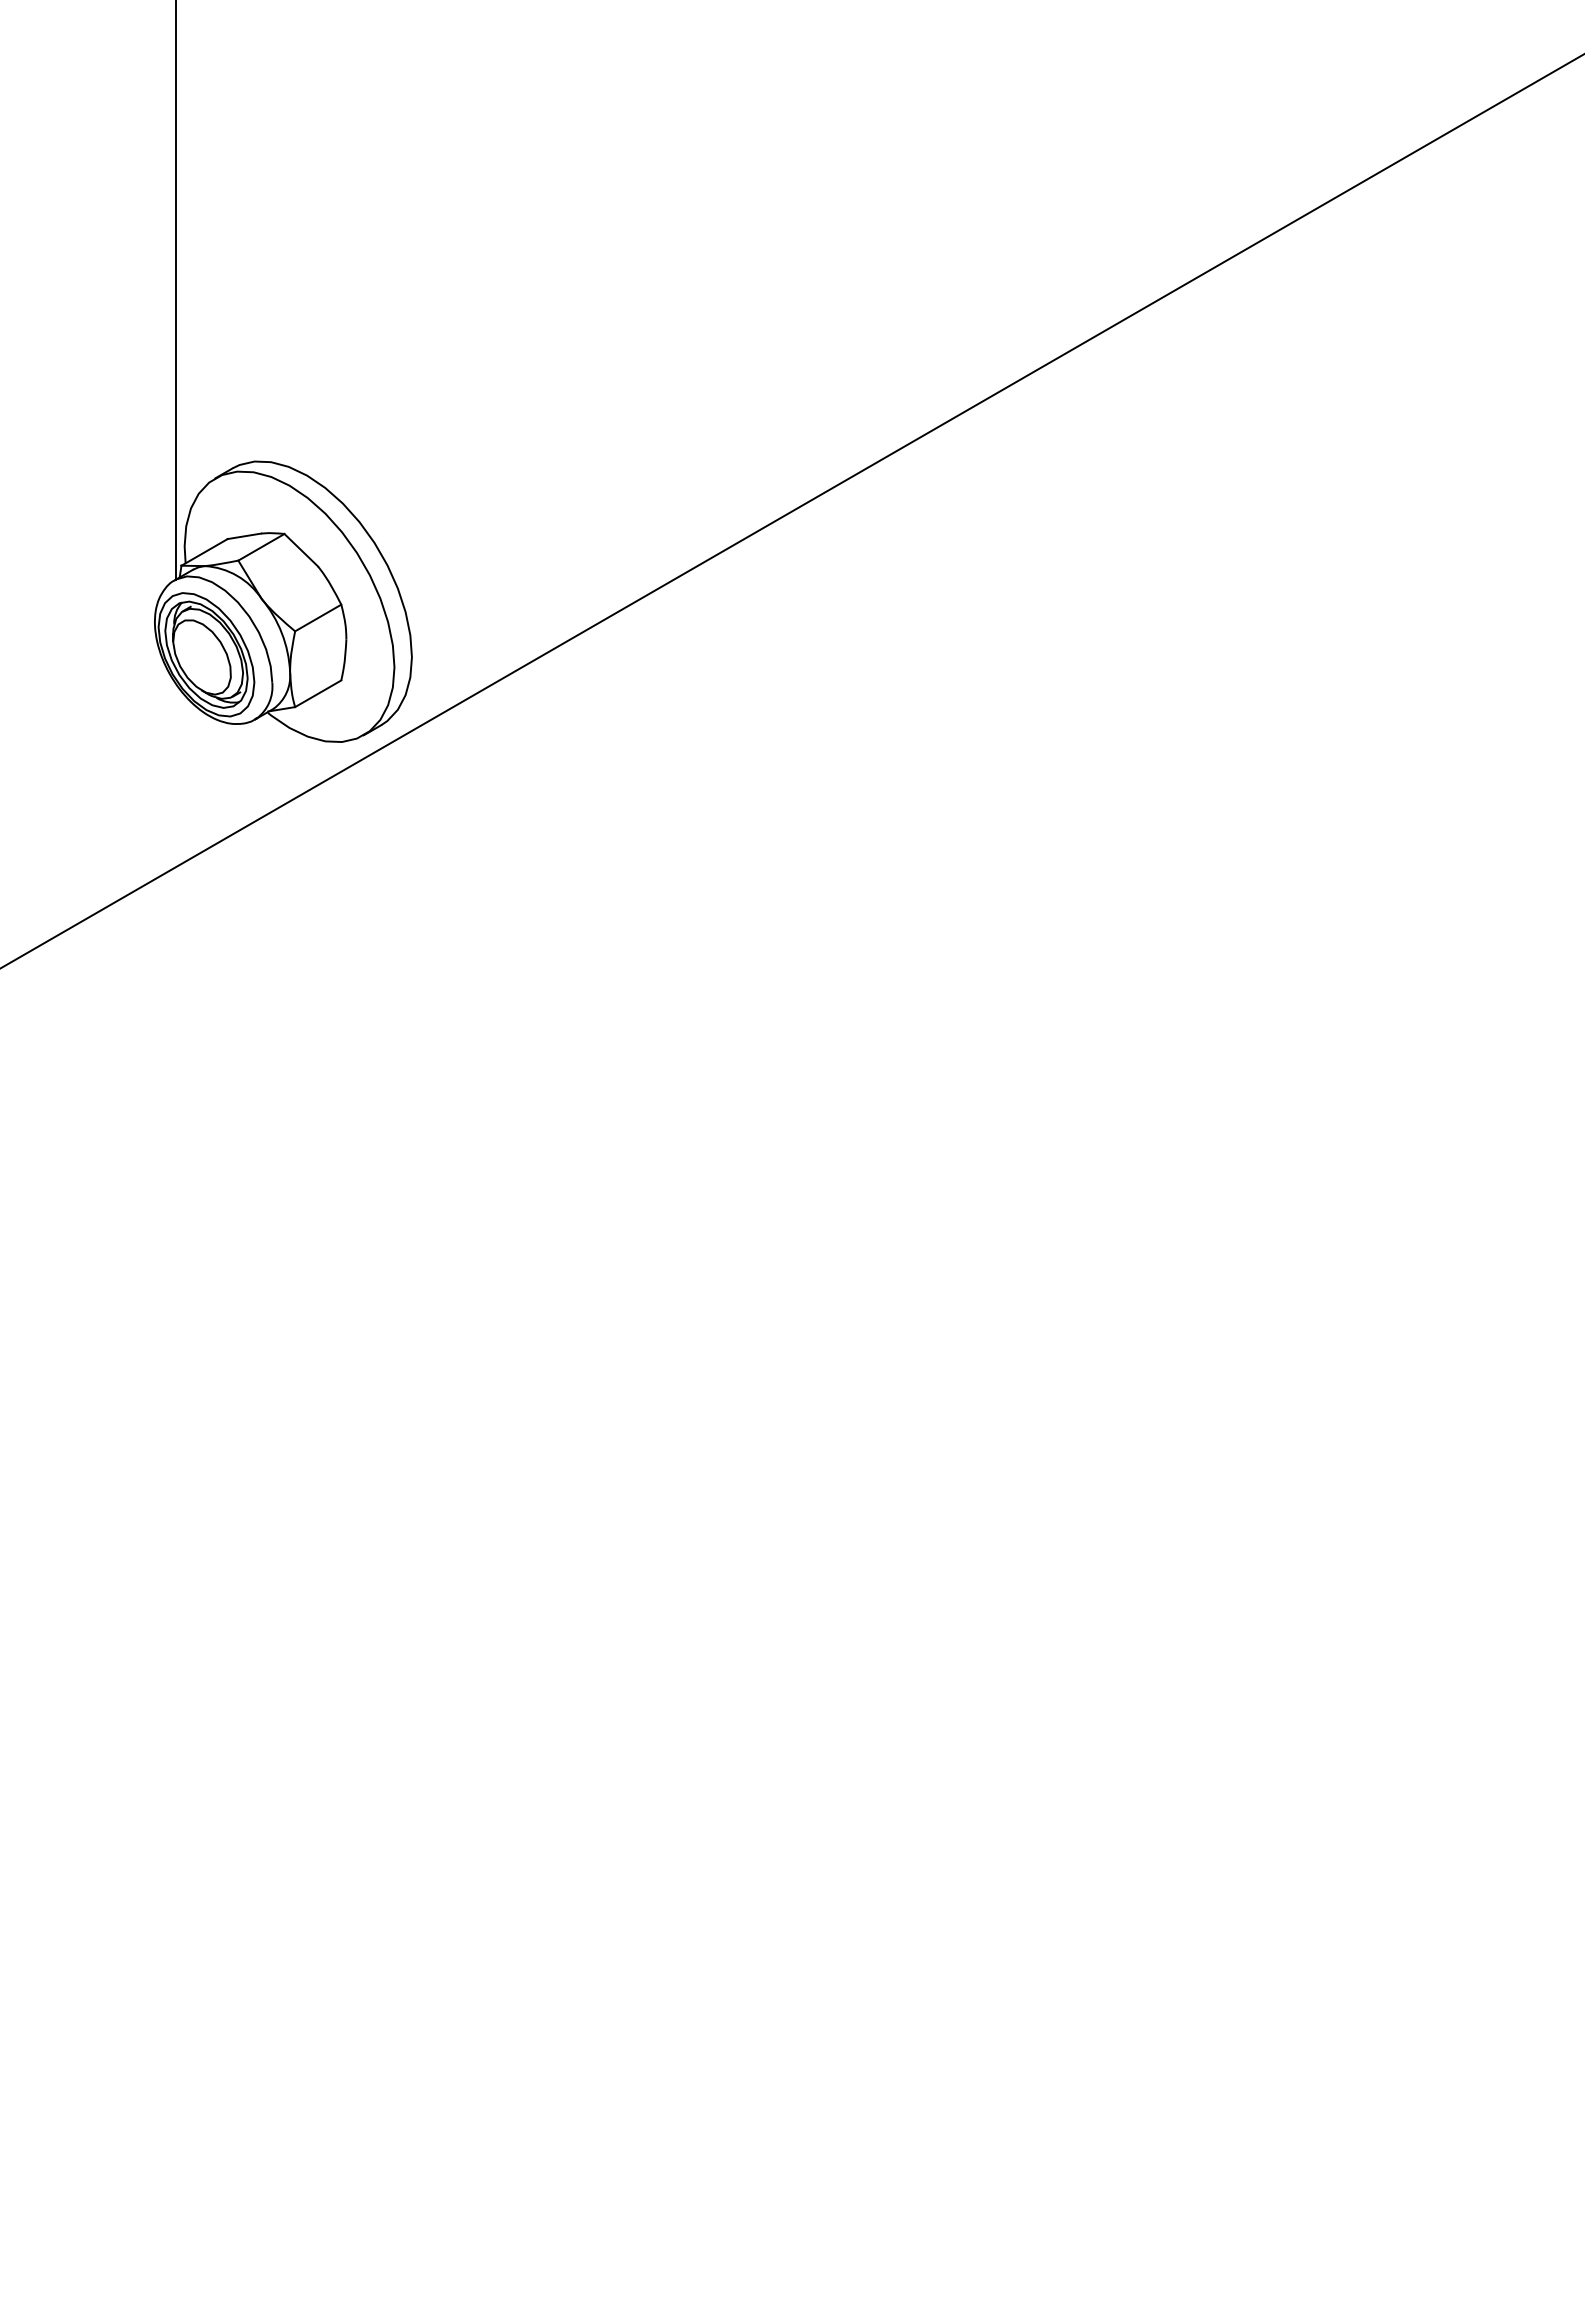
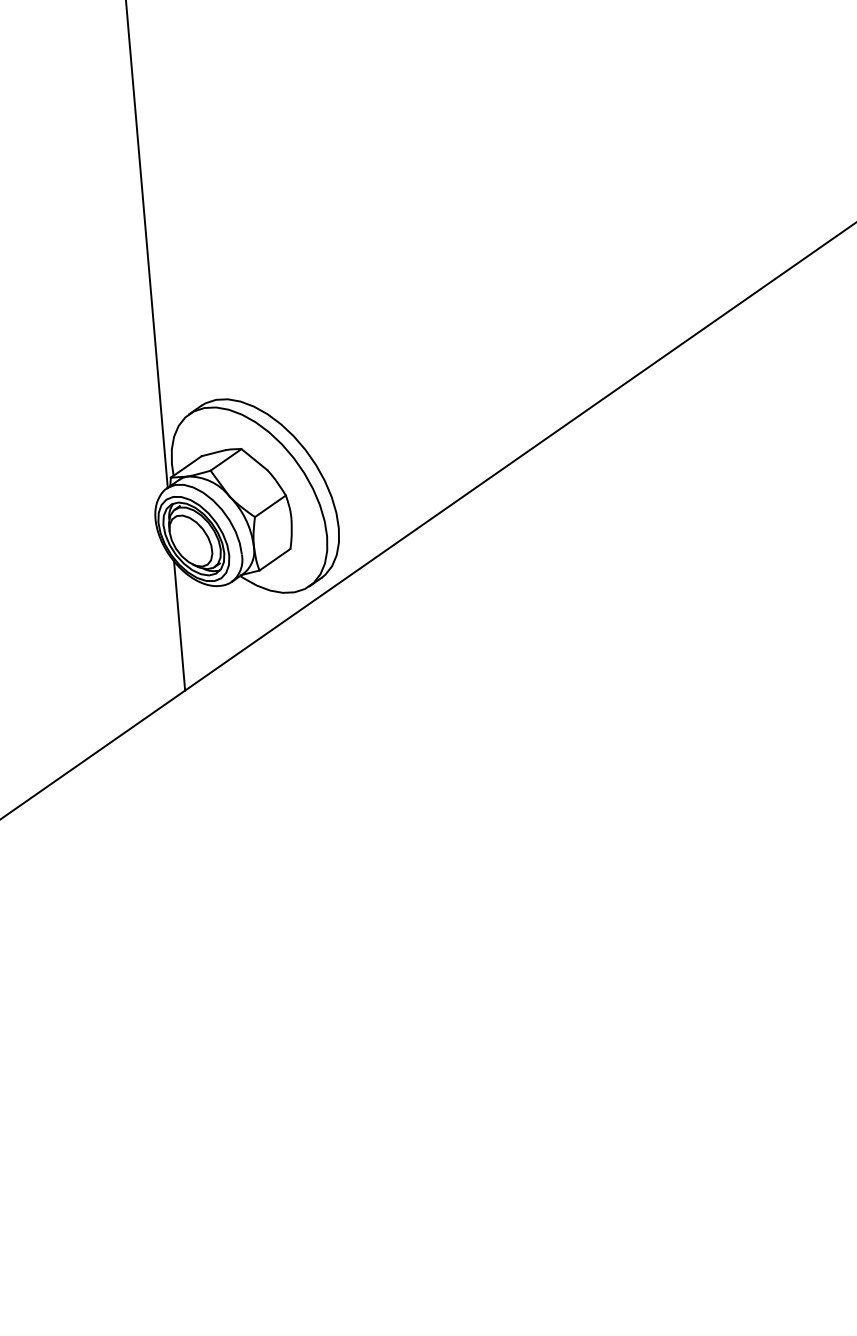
line: (175, 775) -> (179, 625), added

